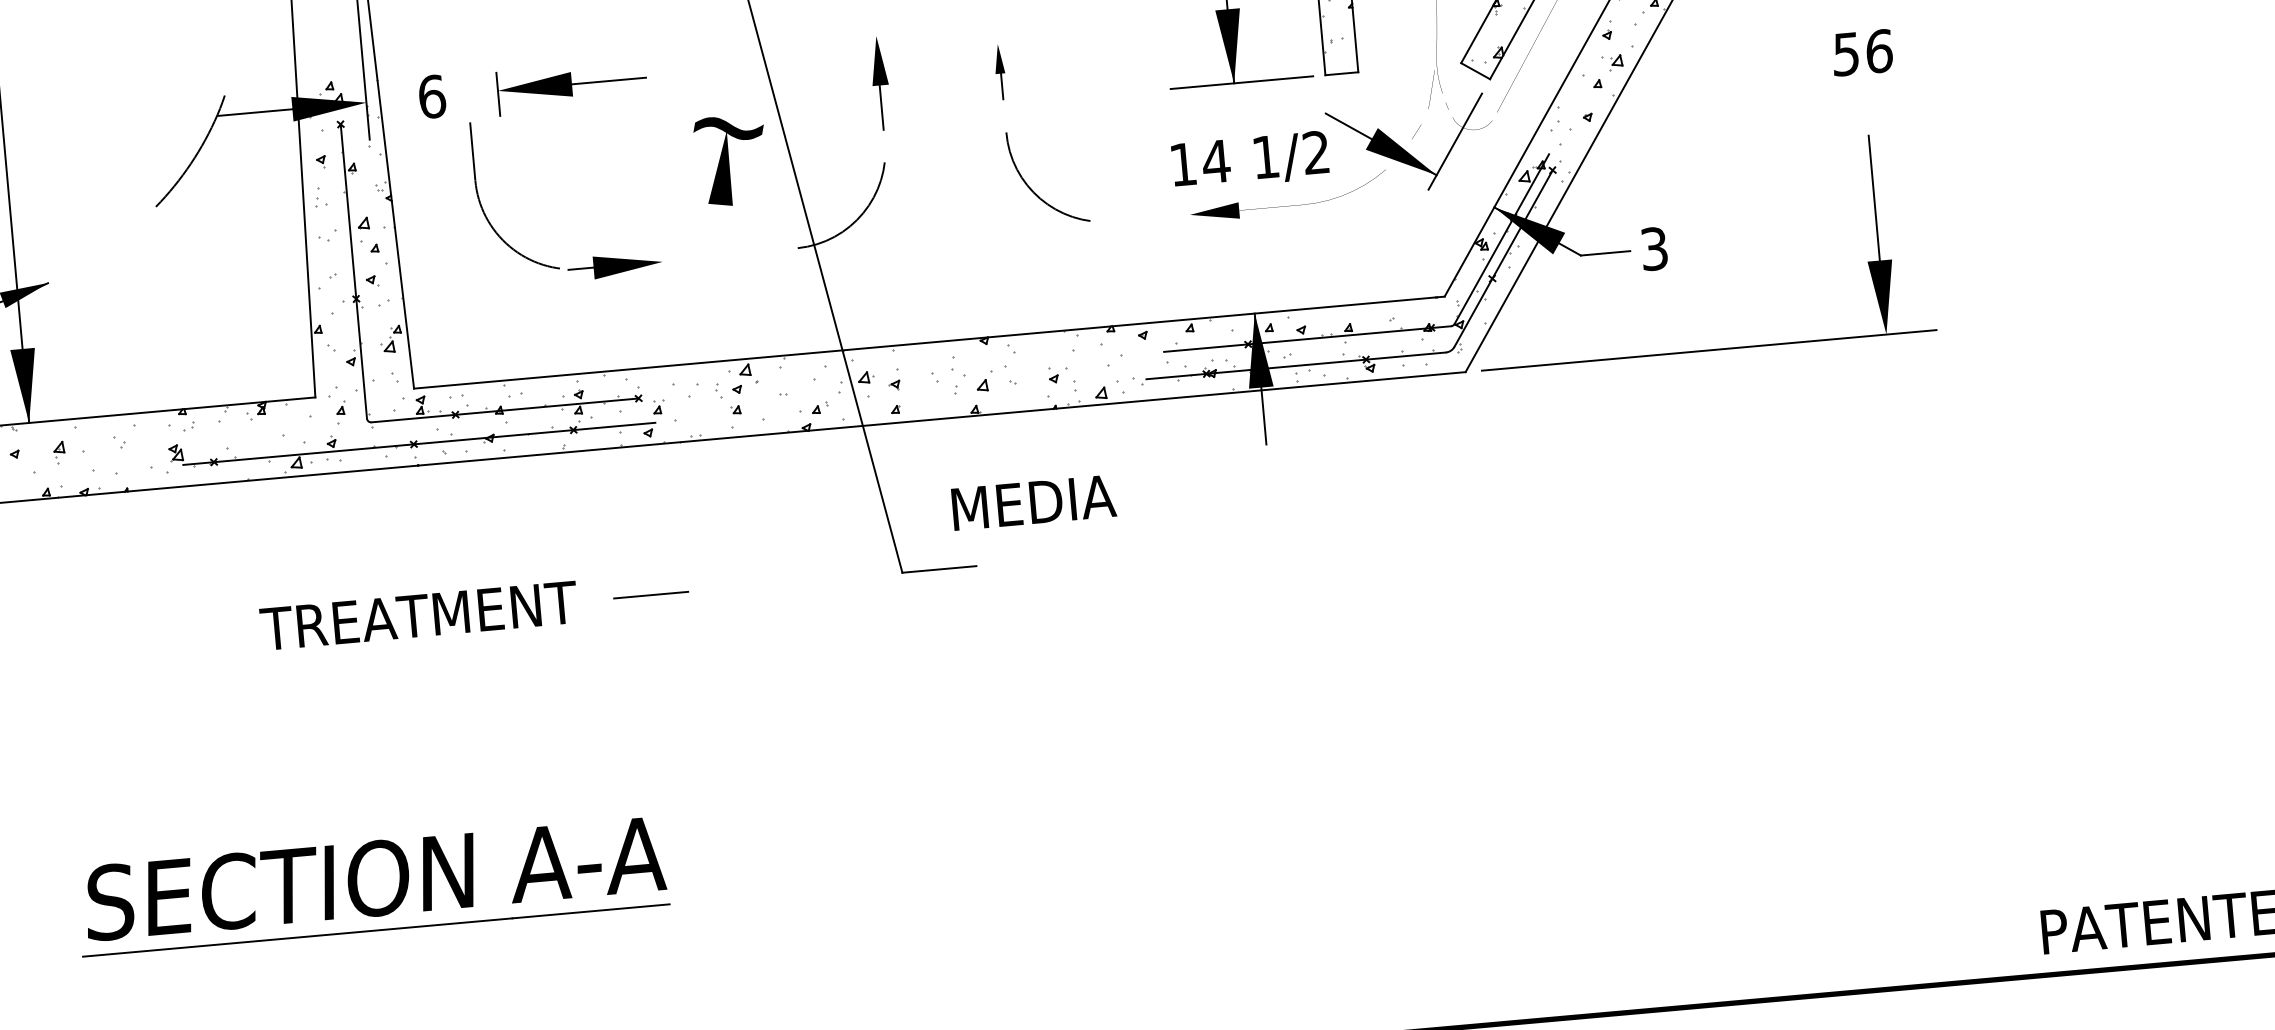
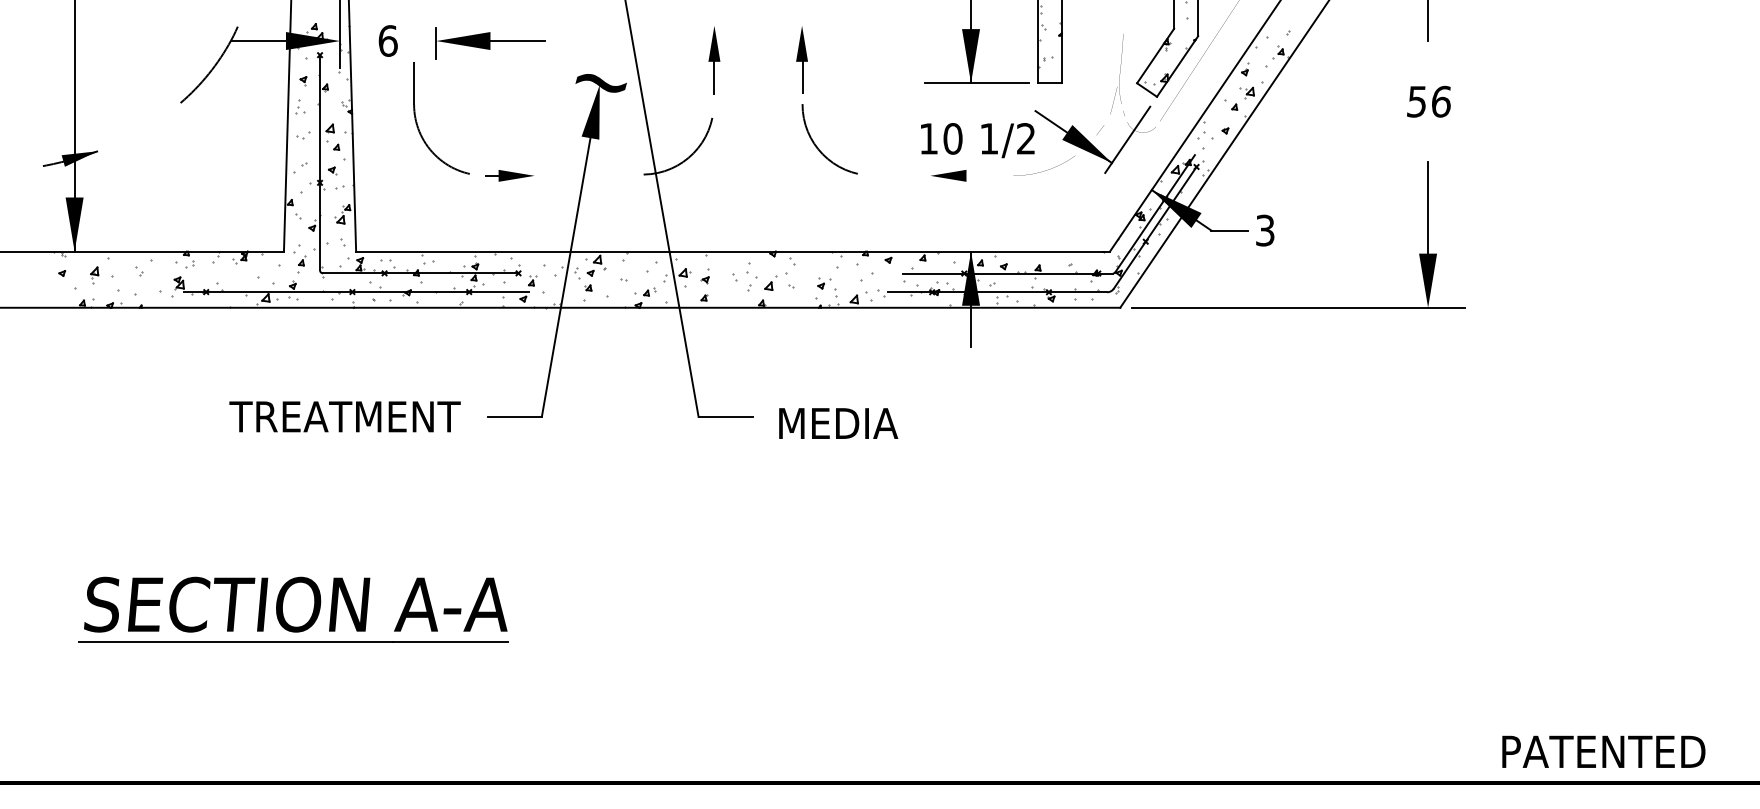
part: (999, 71) -> (801, 59), size x1.67
text: (1215, 161) -> (952, 138), 14 -> 10
part: (614, 265) -> (509, 175), size x0.71
line: (703, 398) -> (565, 277), added
text: (1033, 502) -> (838, 423), moved

